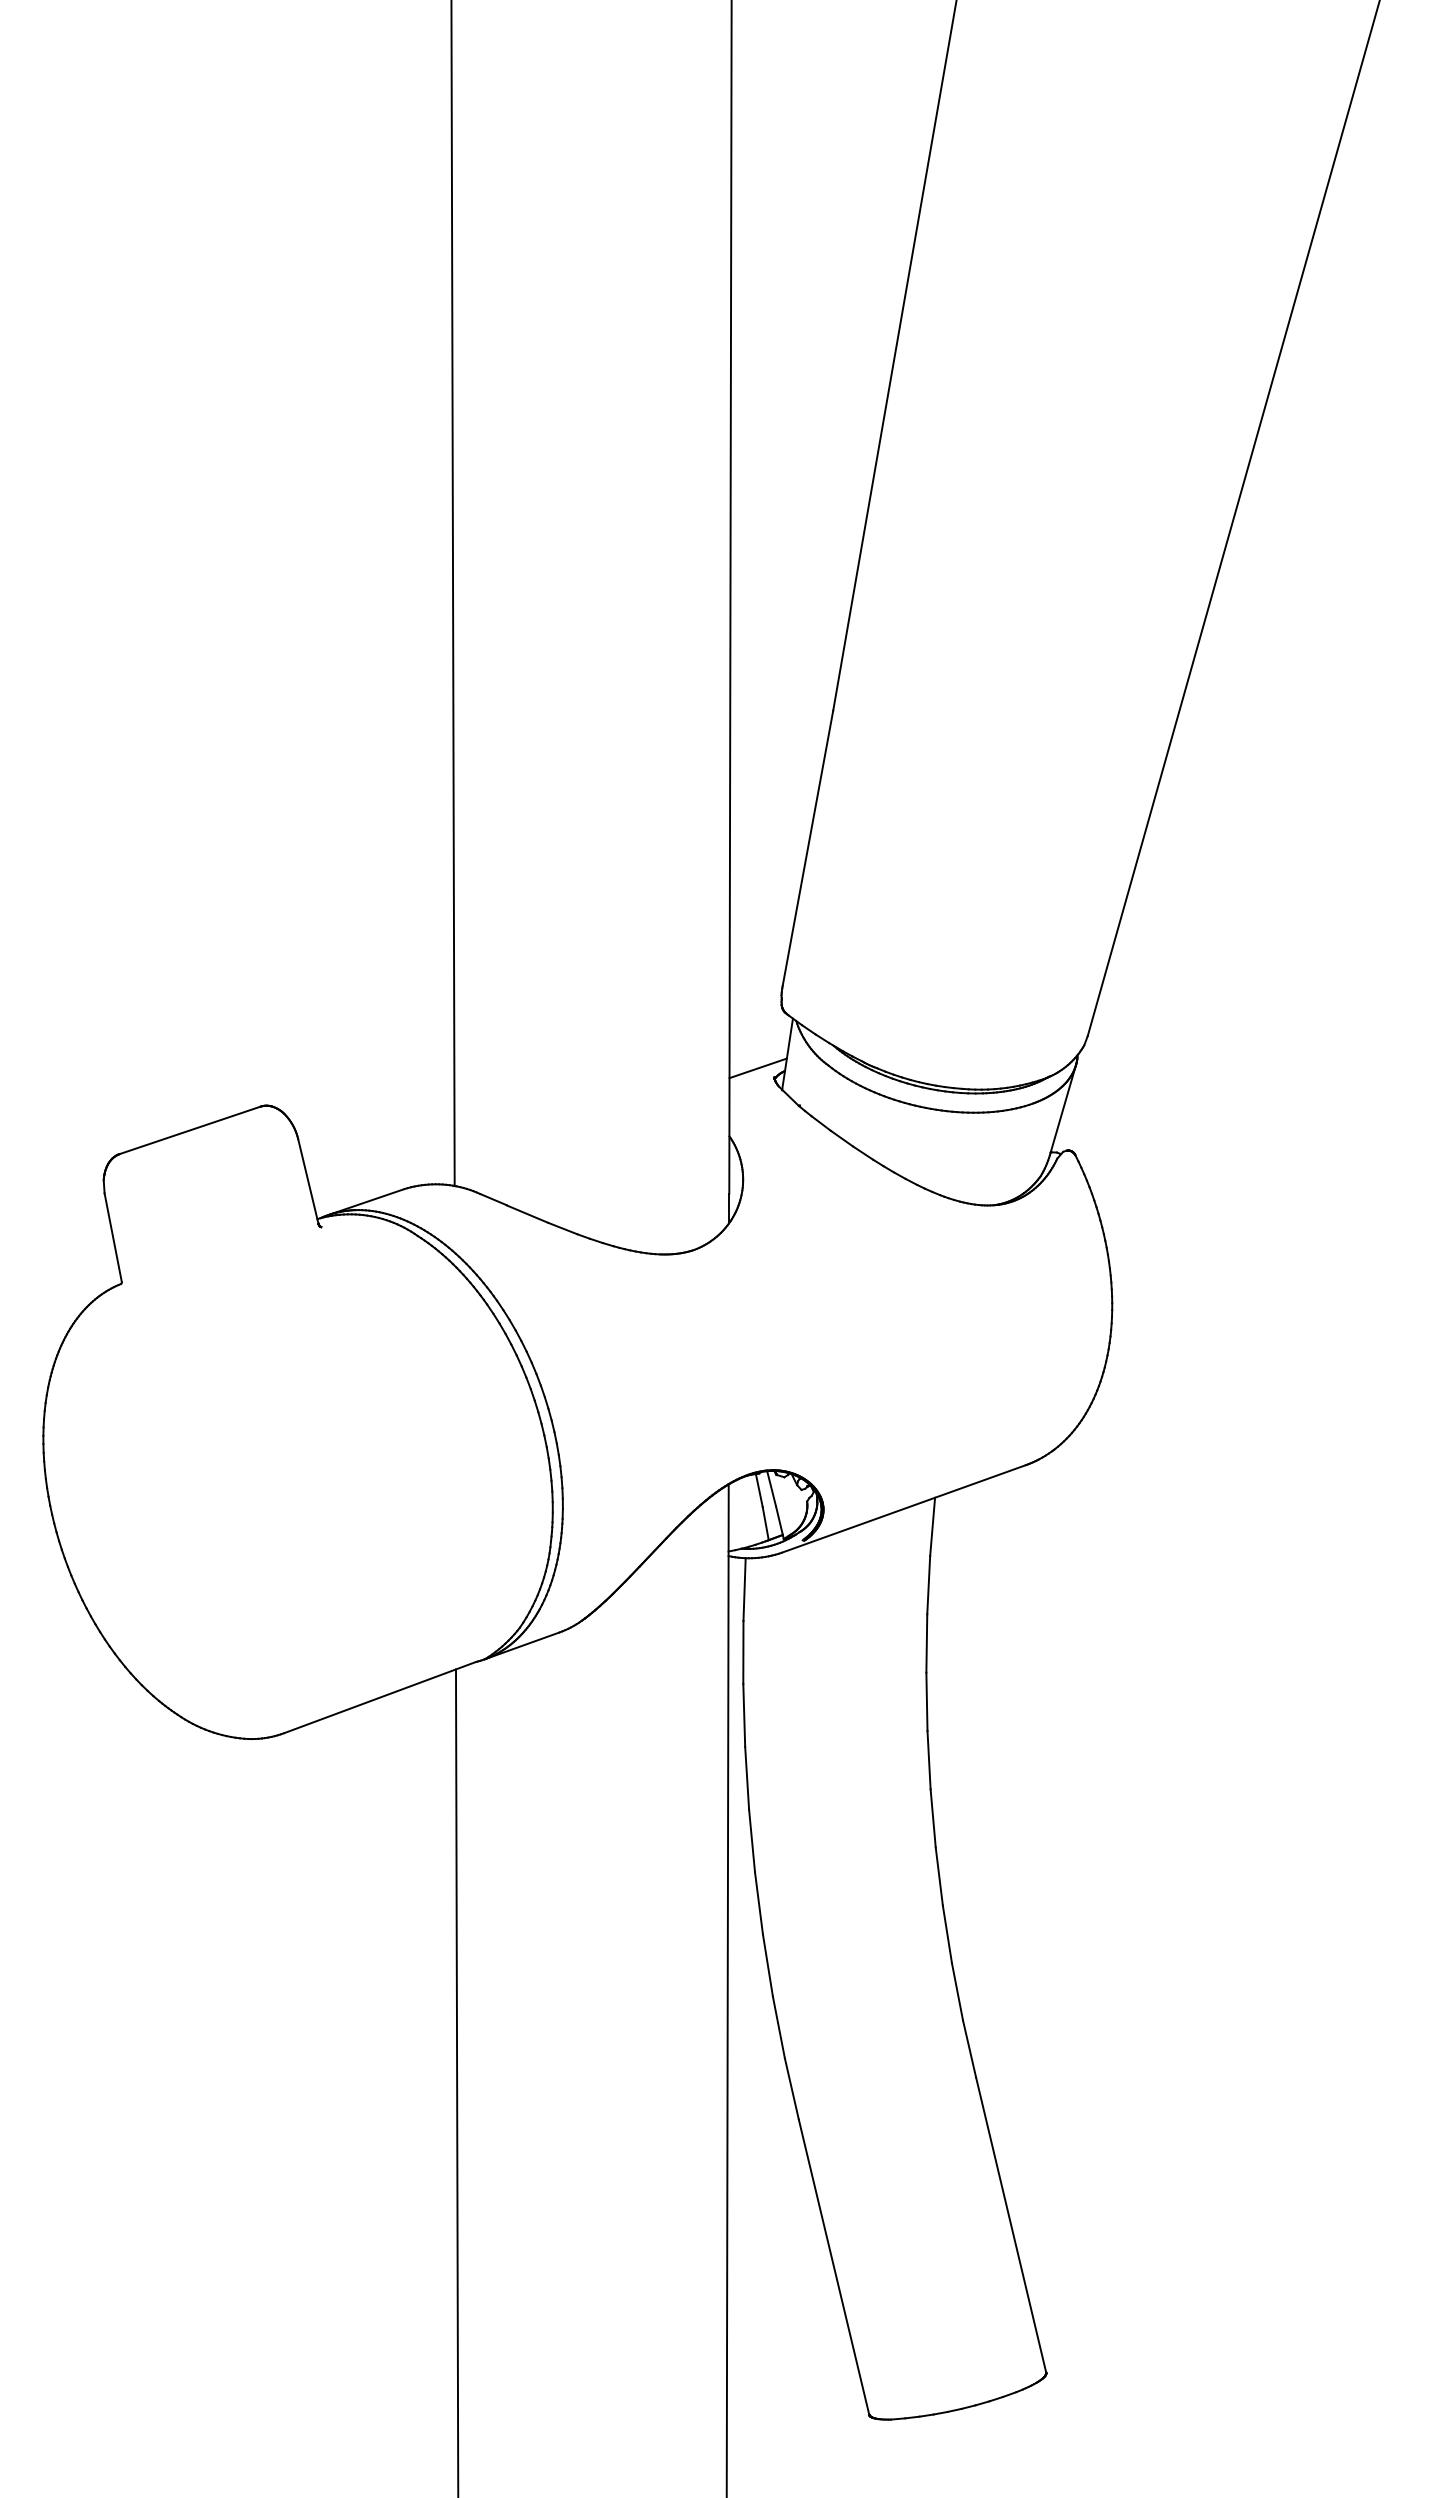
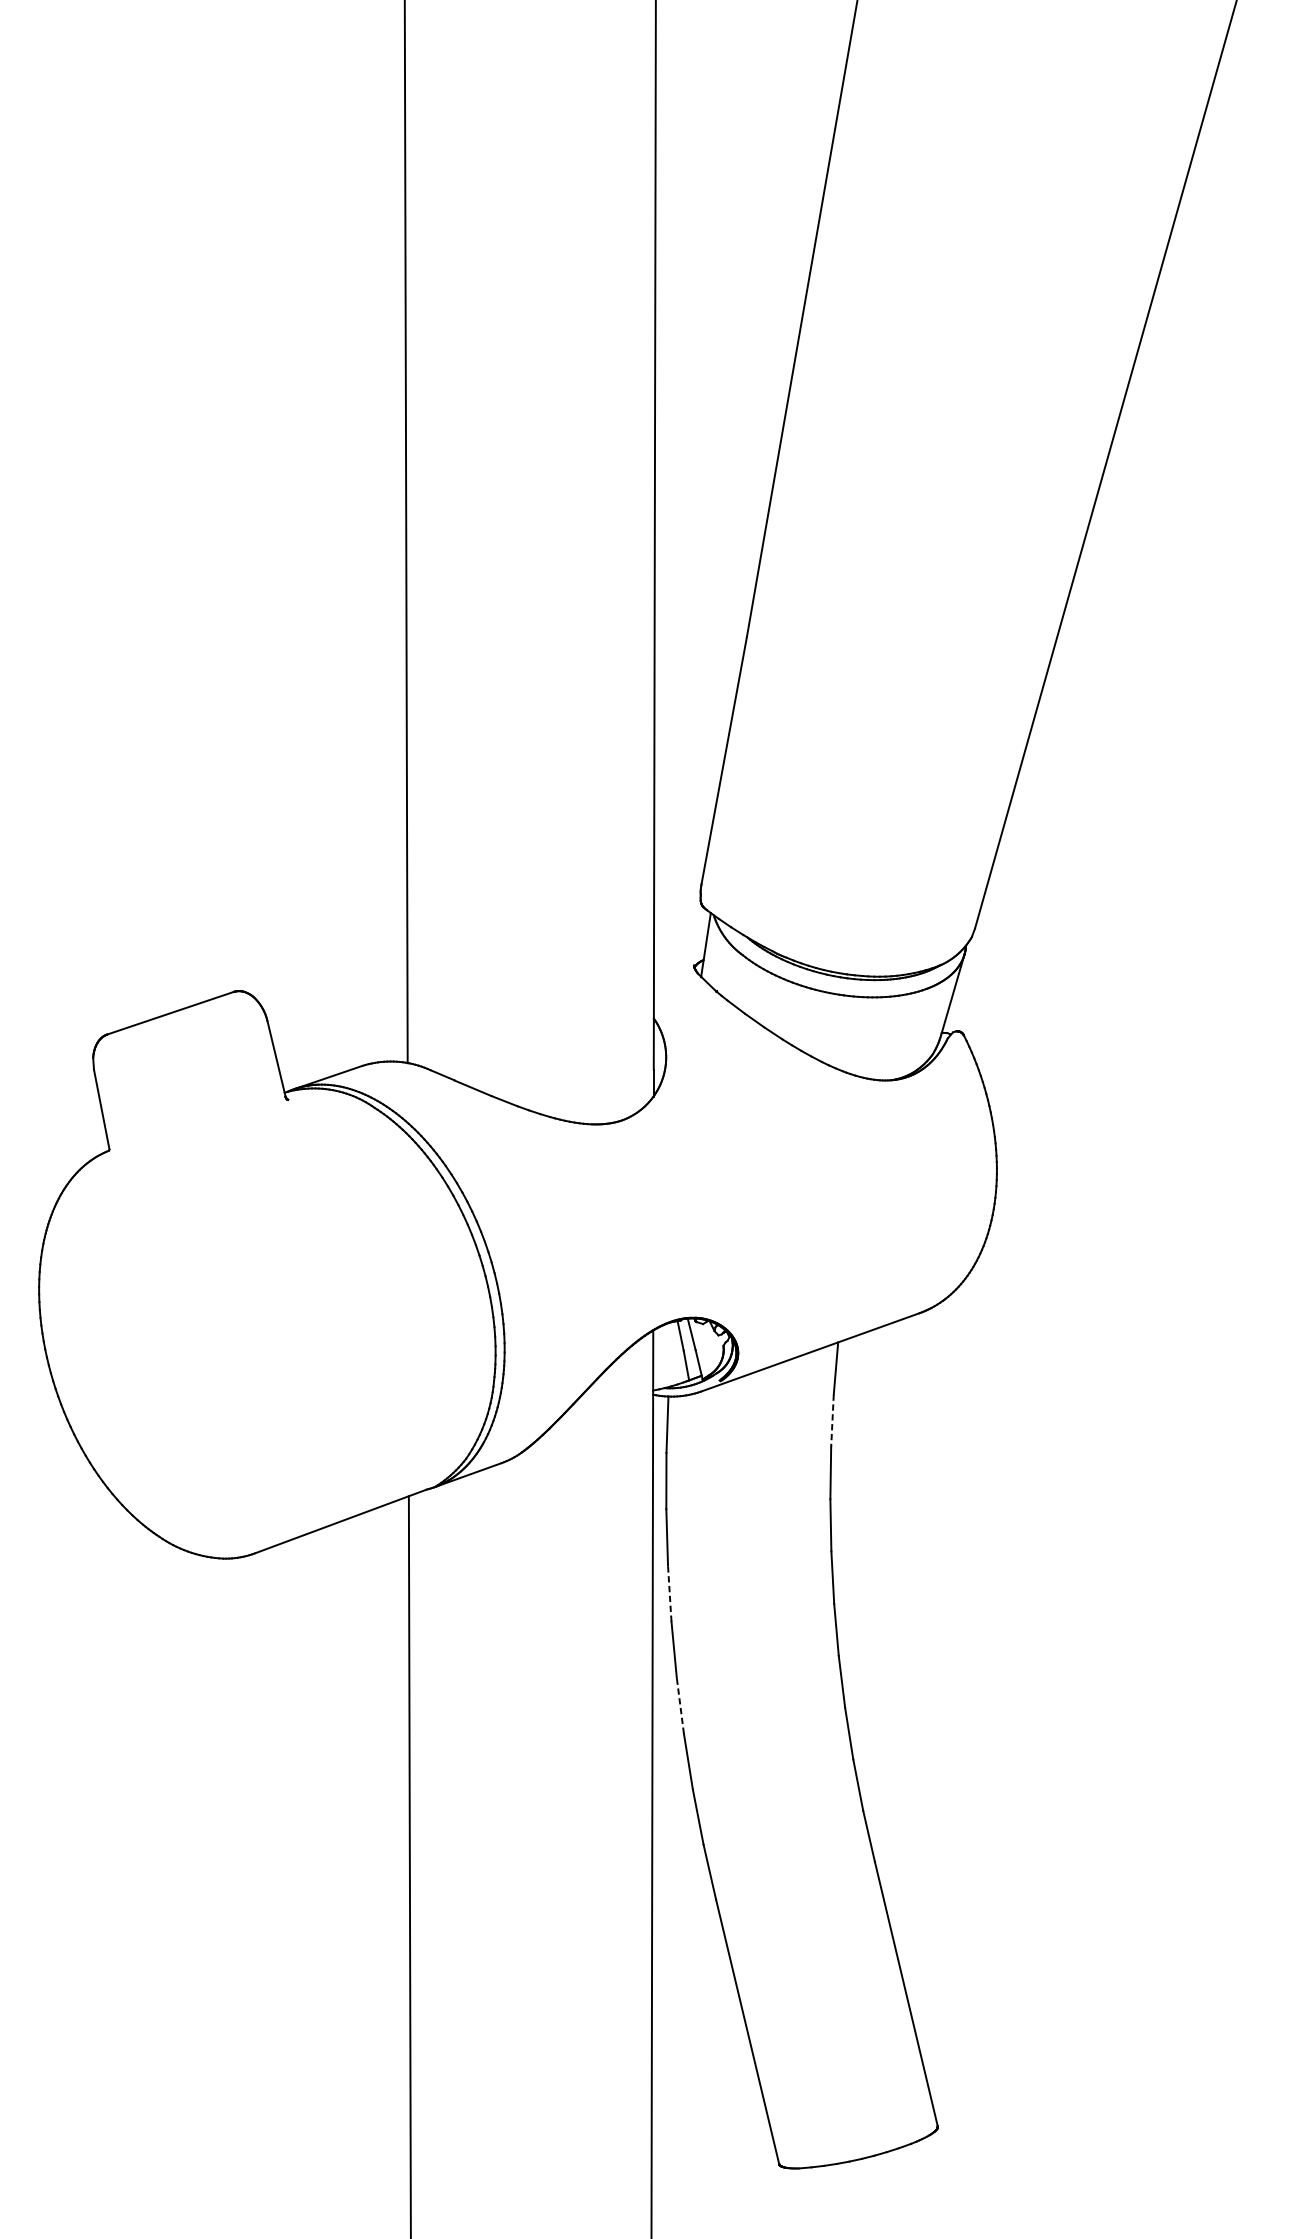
line: (757, 1068) -> (679, 957), removed
line: (928, 1585) -> (832, 1421), solid -> dashed
line: (747, 1777) -> (670, 1593), solid -> dashed
line: (758, 1902) -> (679, 1705), solid -> dashed

